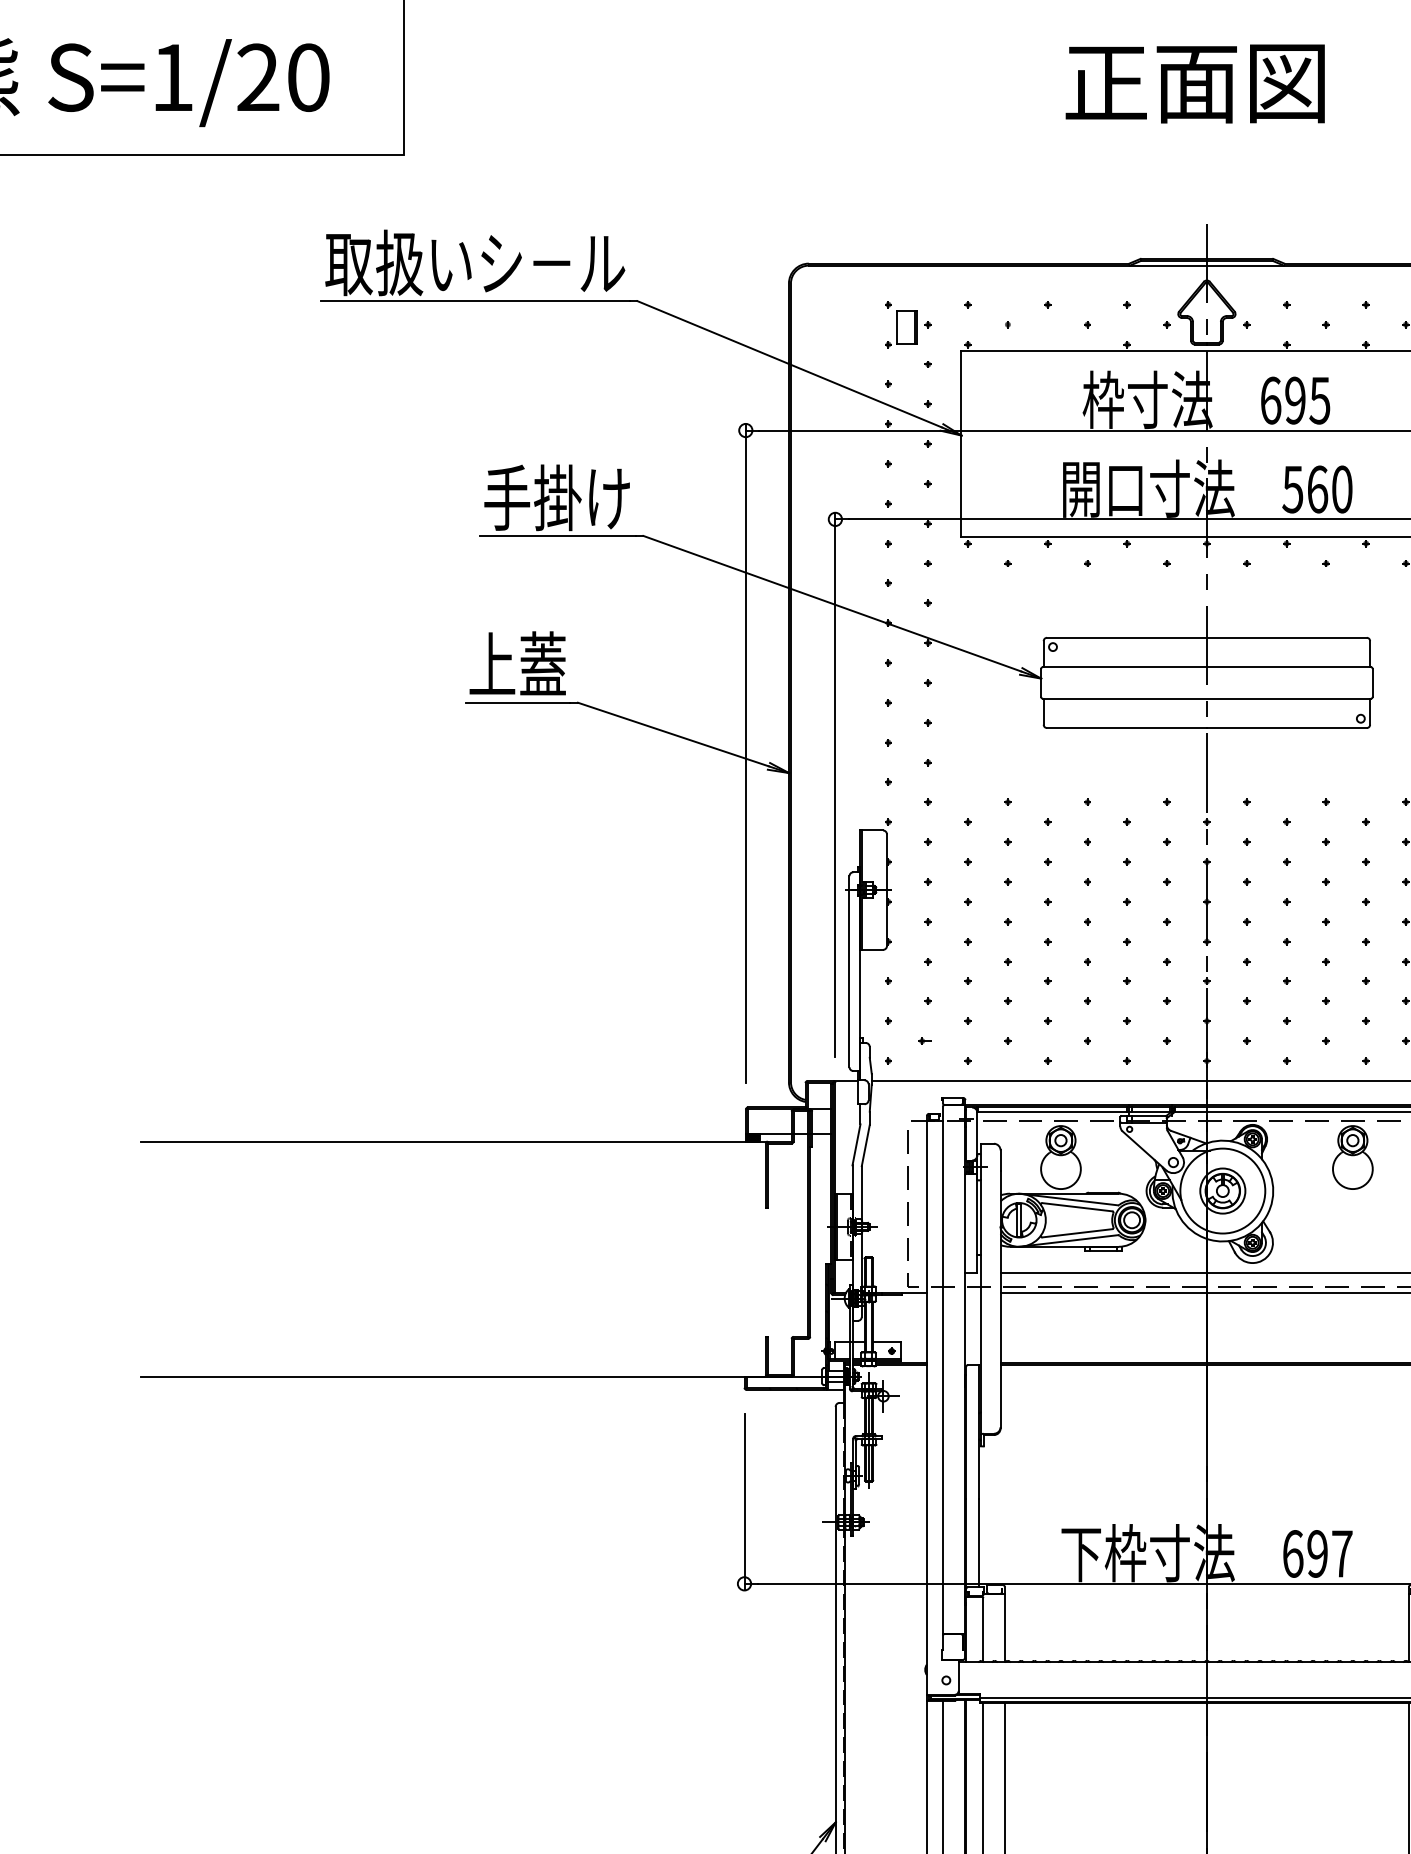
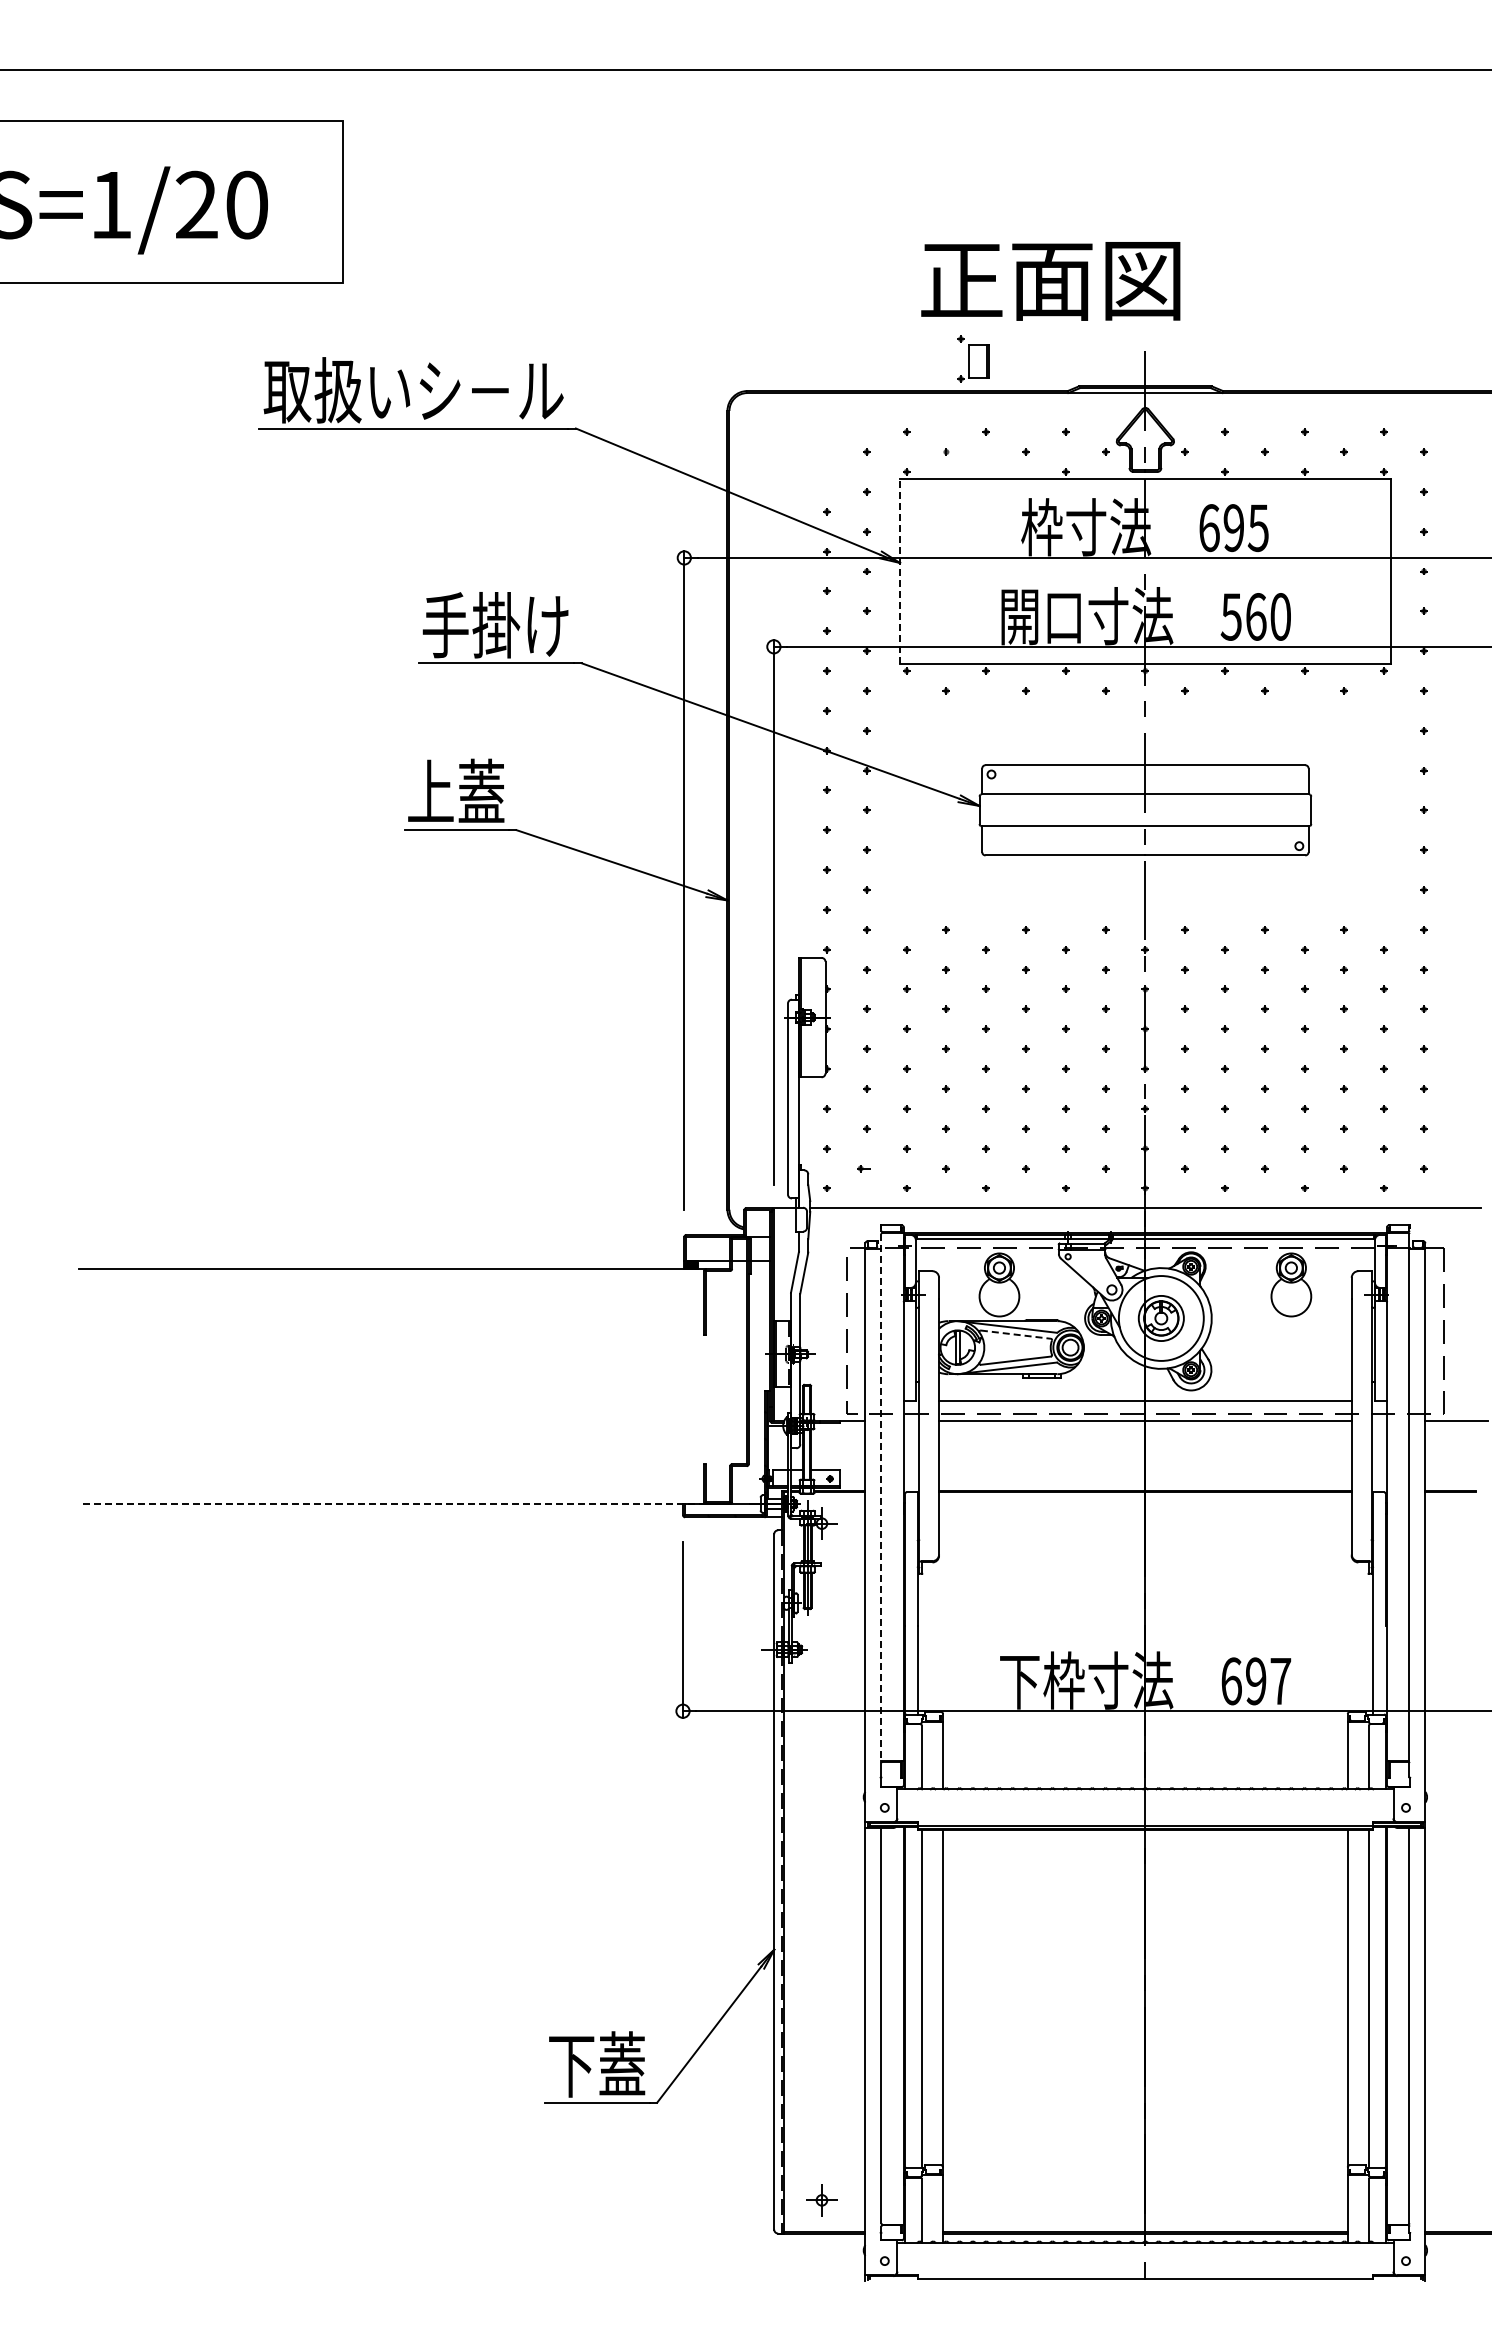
text: (1195, 84) -> (1050, 281), moved
part: (901, 324) -> (973, 358), moved
line: (961, 444) -> (899, 571), solid -> dashed
line: (1078, 1207) -> (1016, 1334), solid -> dashed
line: (943, 1370) -> (881, 1497), solid -> dashed
line: (454, 1377) -> (392, 1504), solid -> dashed

